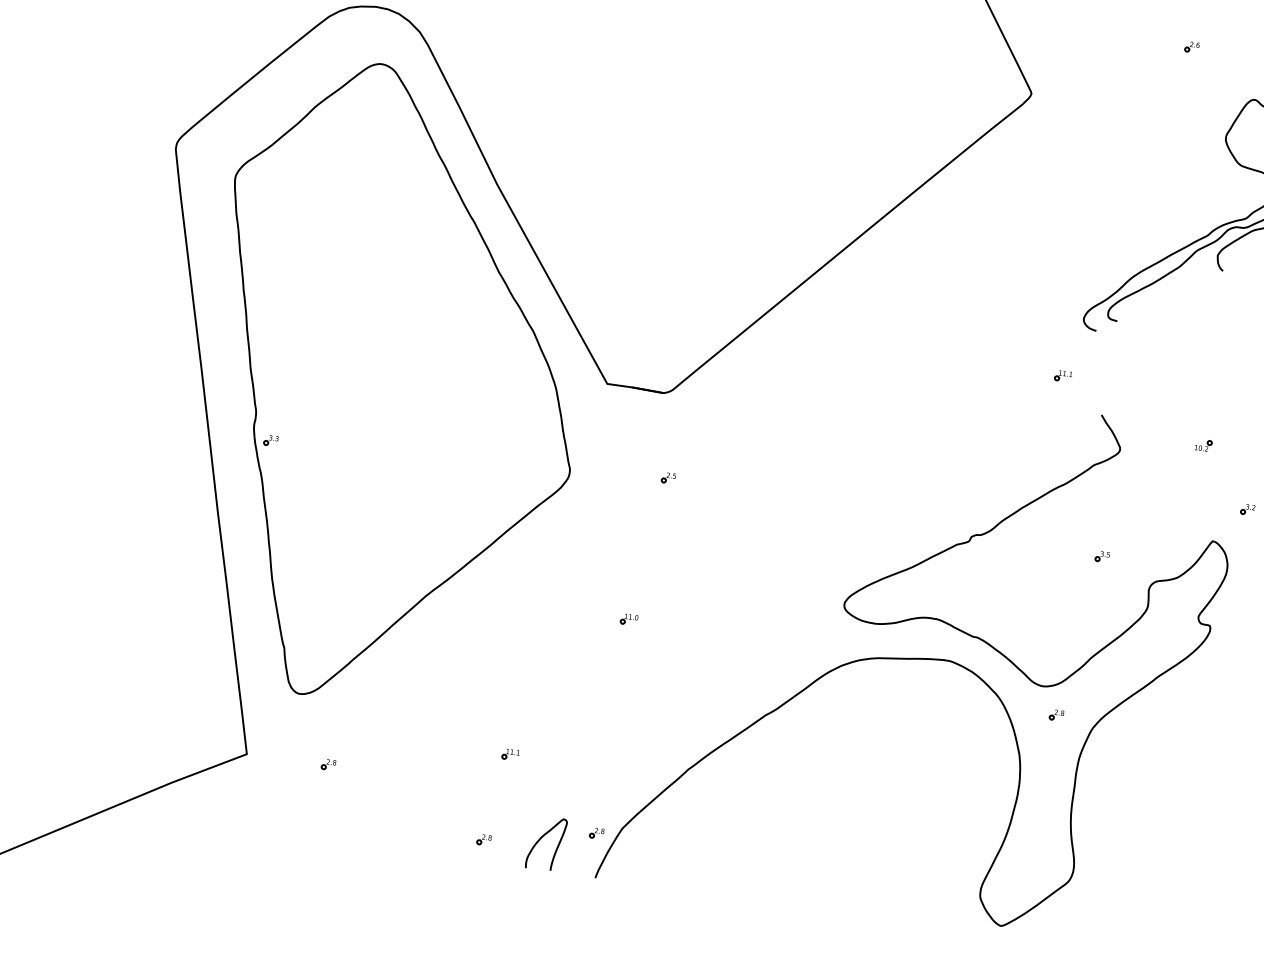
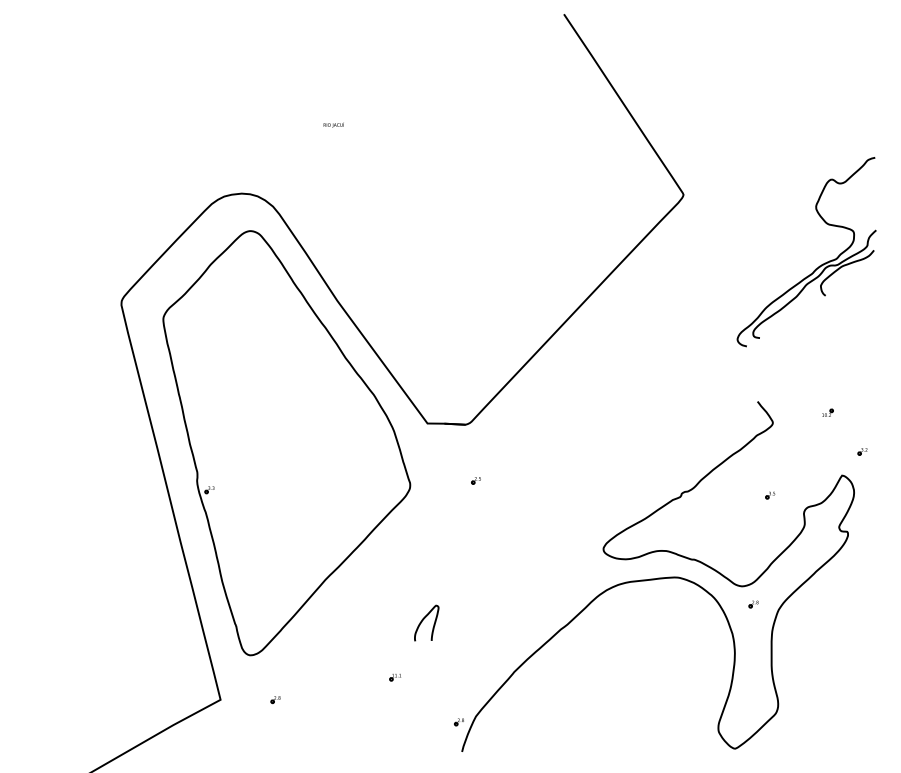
part: (1191, 47) -> (785, 150), removed
part: (1062, 376) -> (728, 379), removed
part: (629, 619) -> (462, 577), removed
curve: (543, 837) -> (424, 619), moved
part: (483, 840) -> (384, 736), removed

